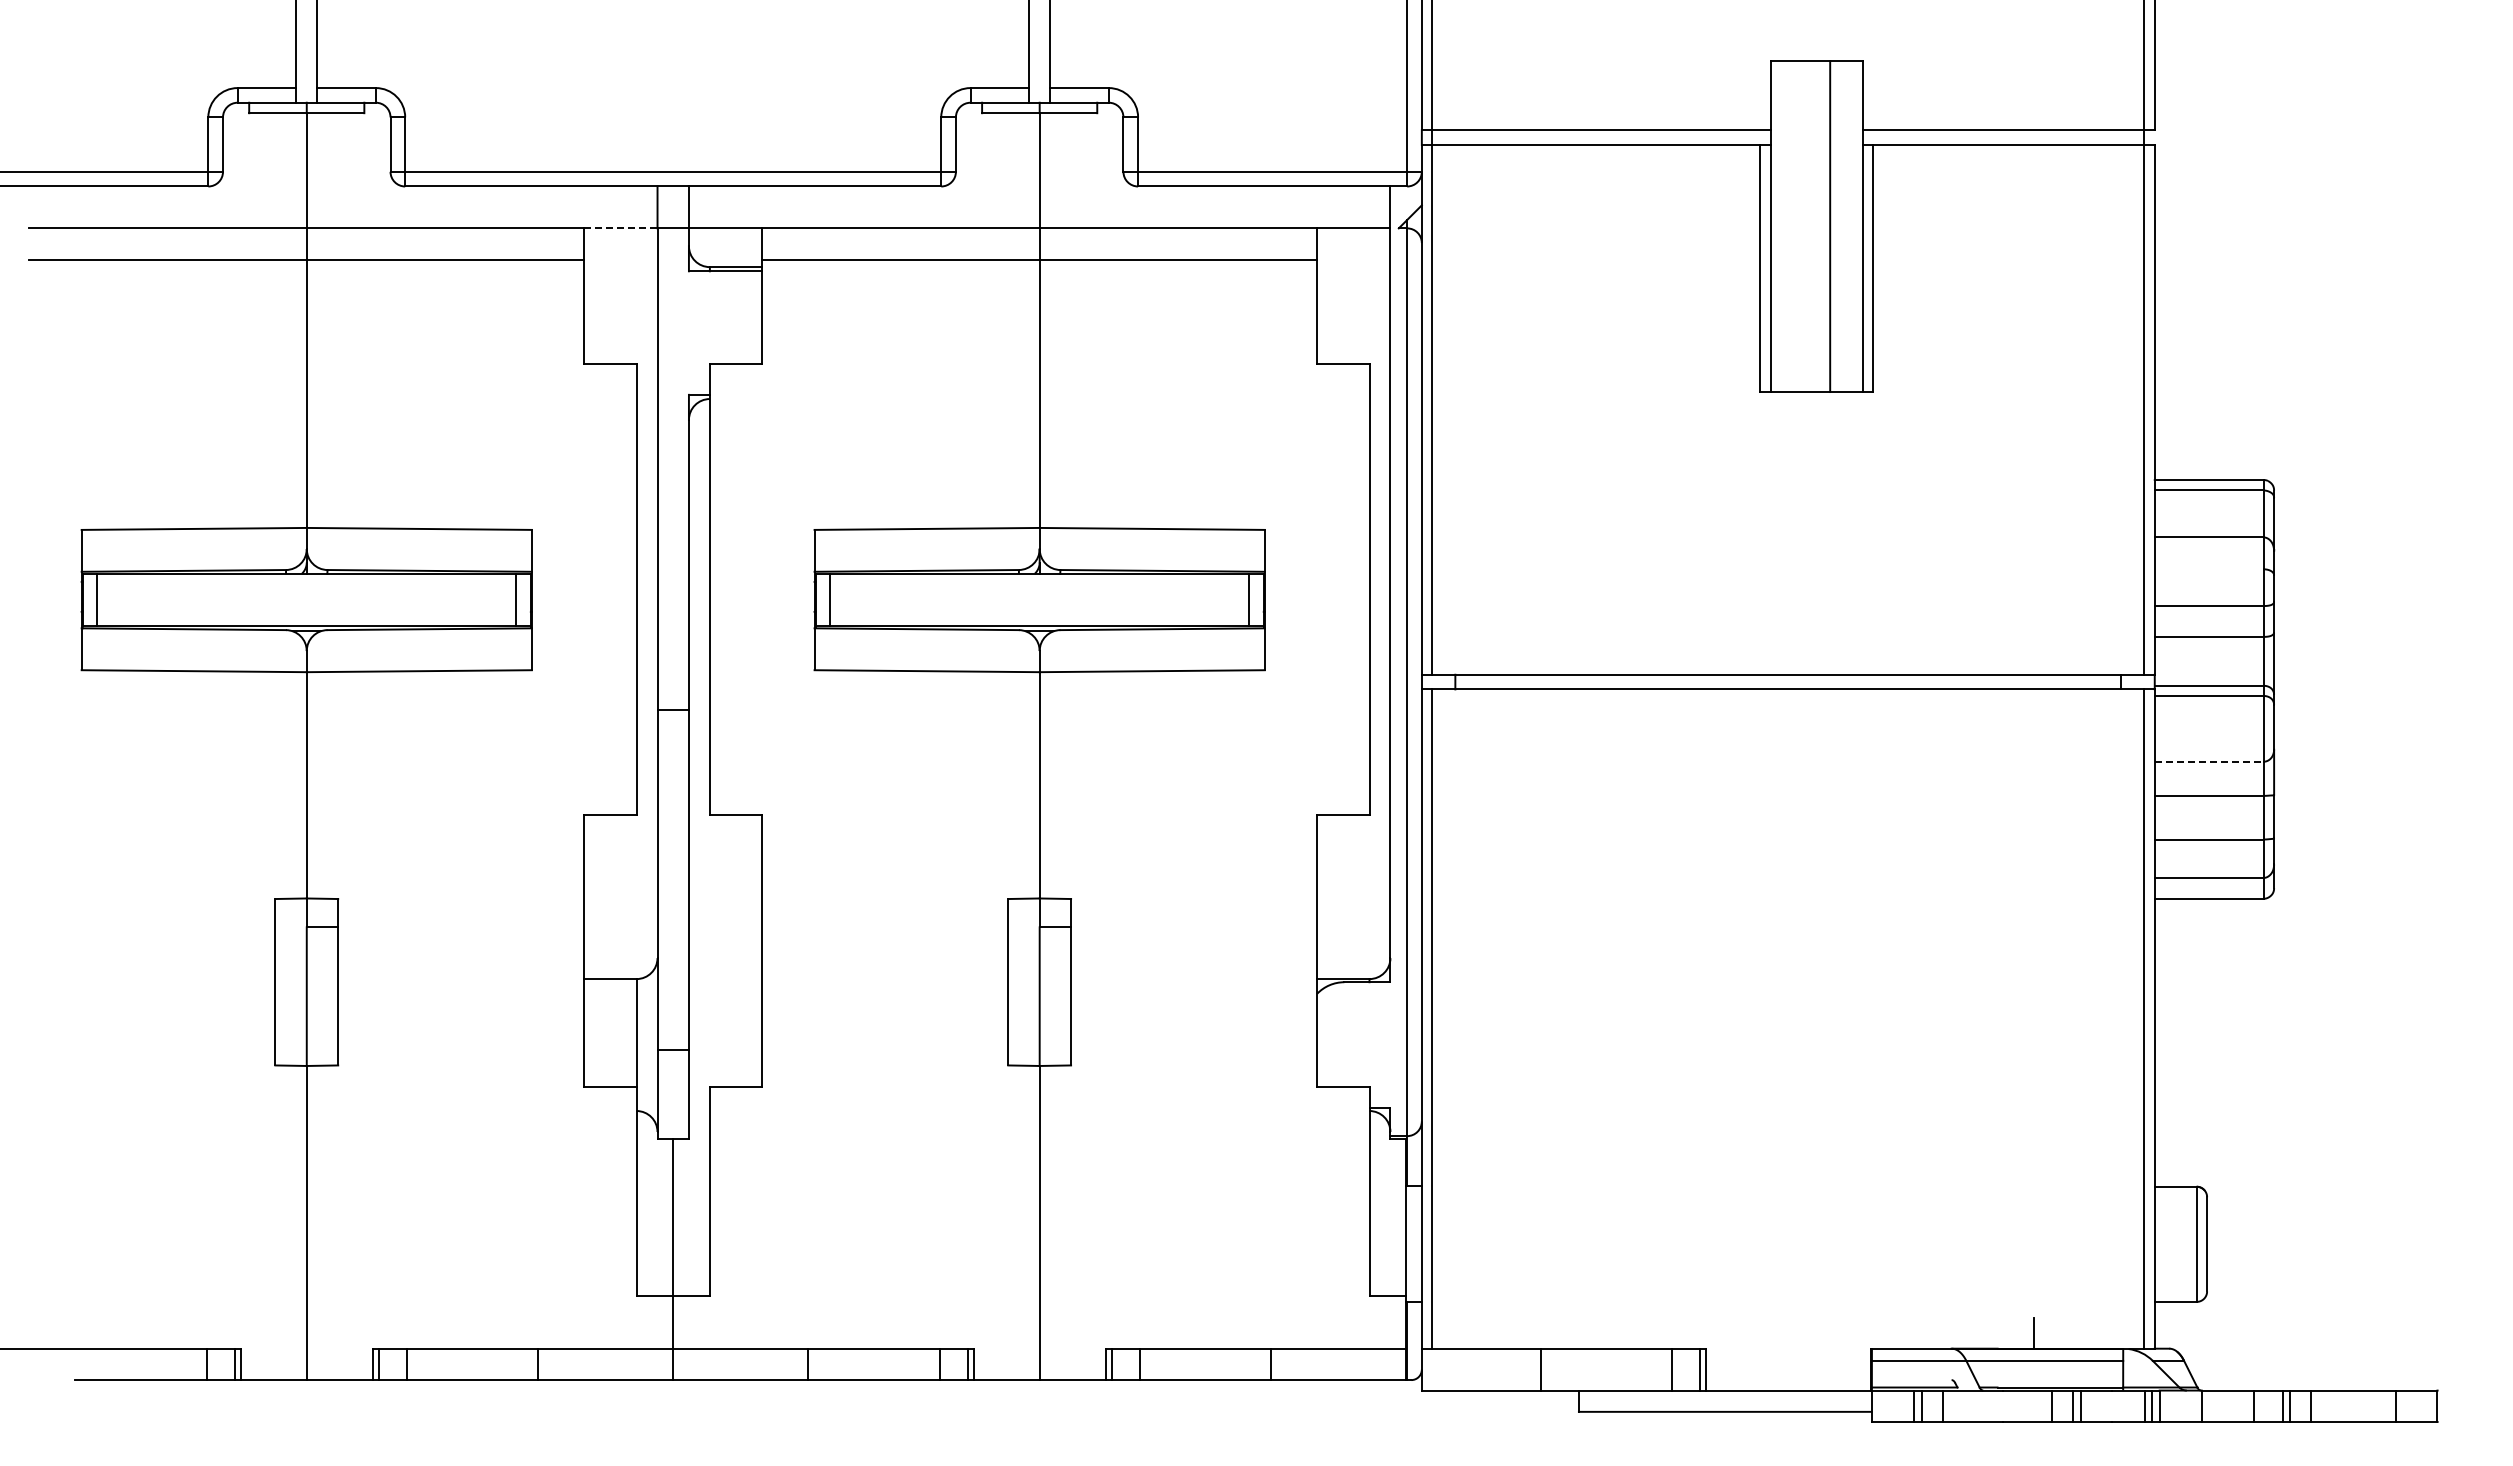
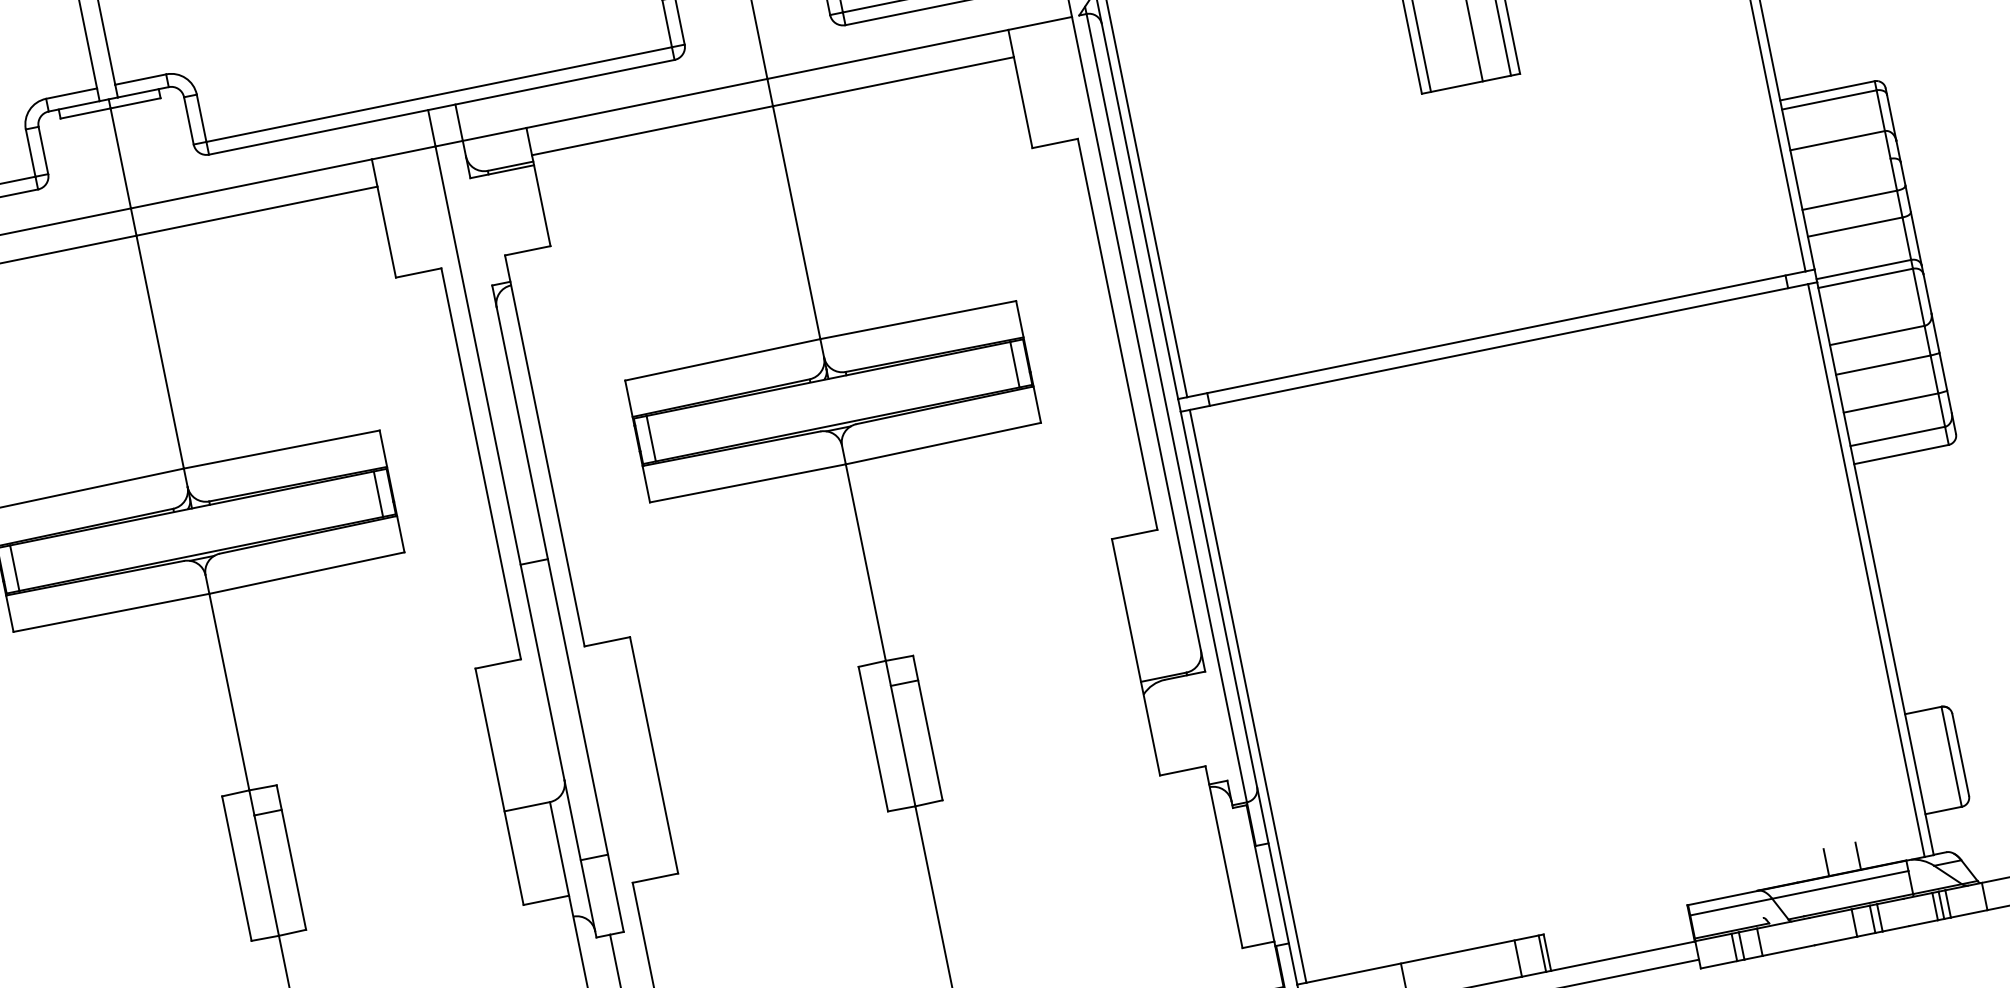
line: (620, 228) -> (403, 153), dashed -> solid
line: (2209, 761) -> (1877, 335), dashed -> solid
line: (2071, 1332) -> (1858, 855), added

